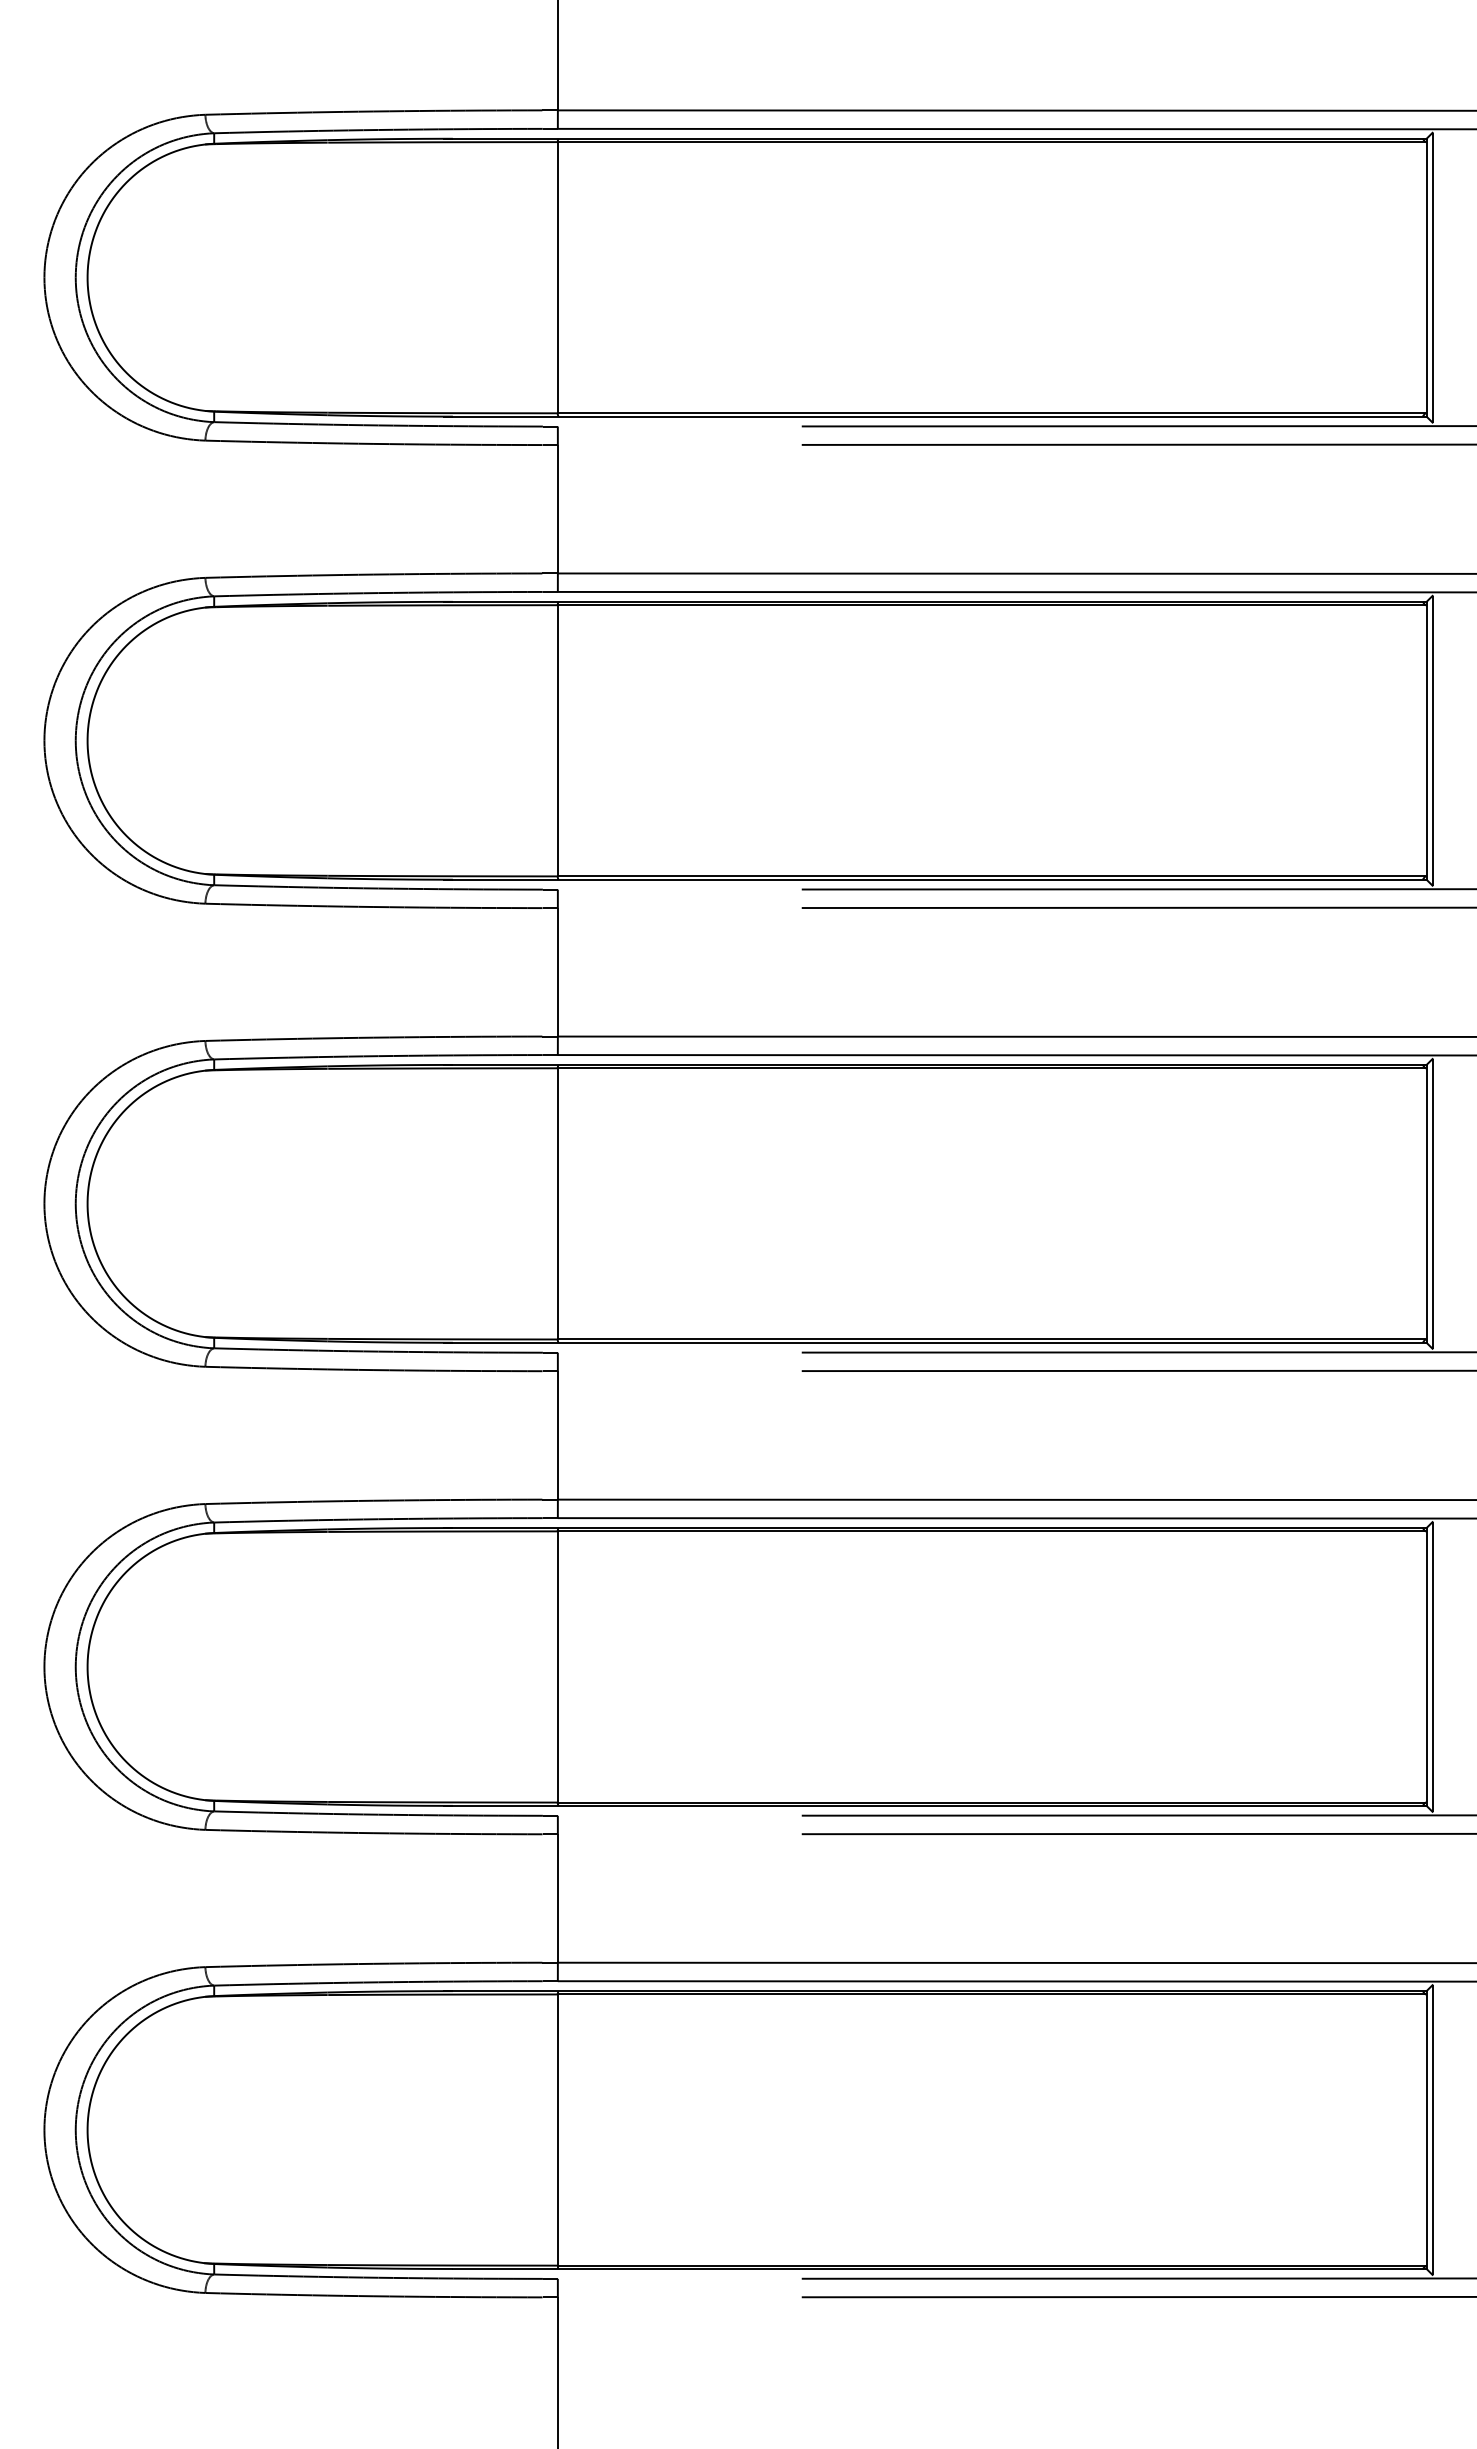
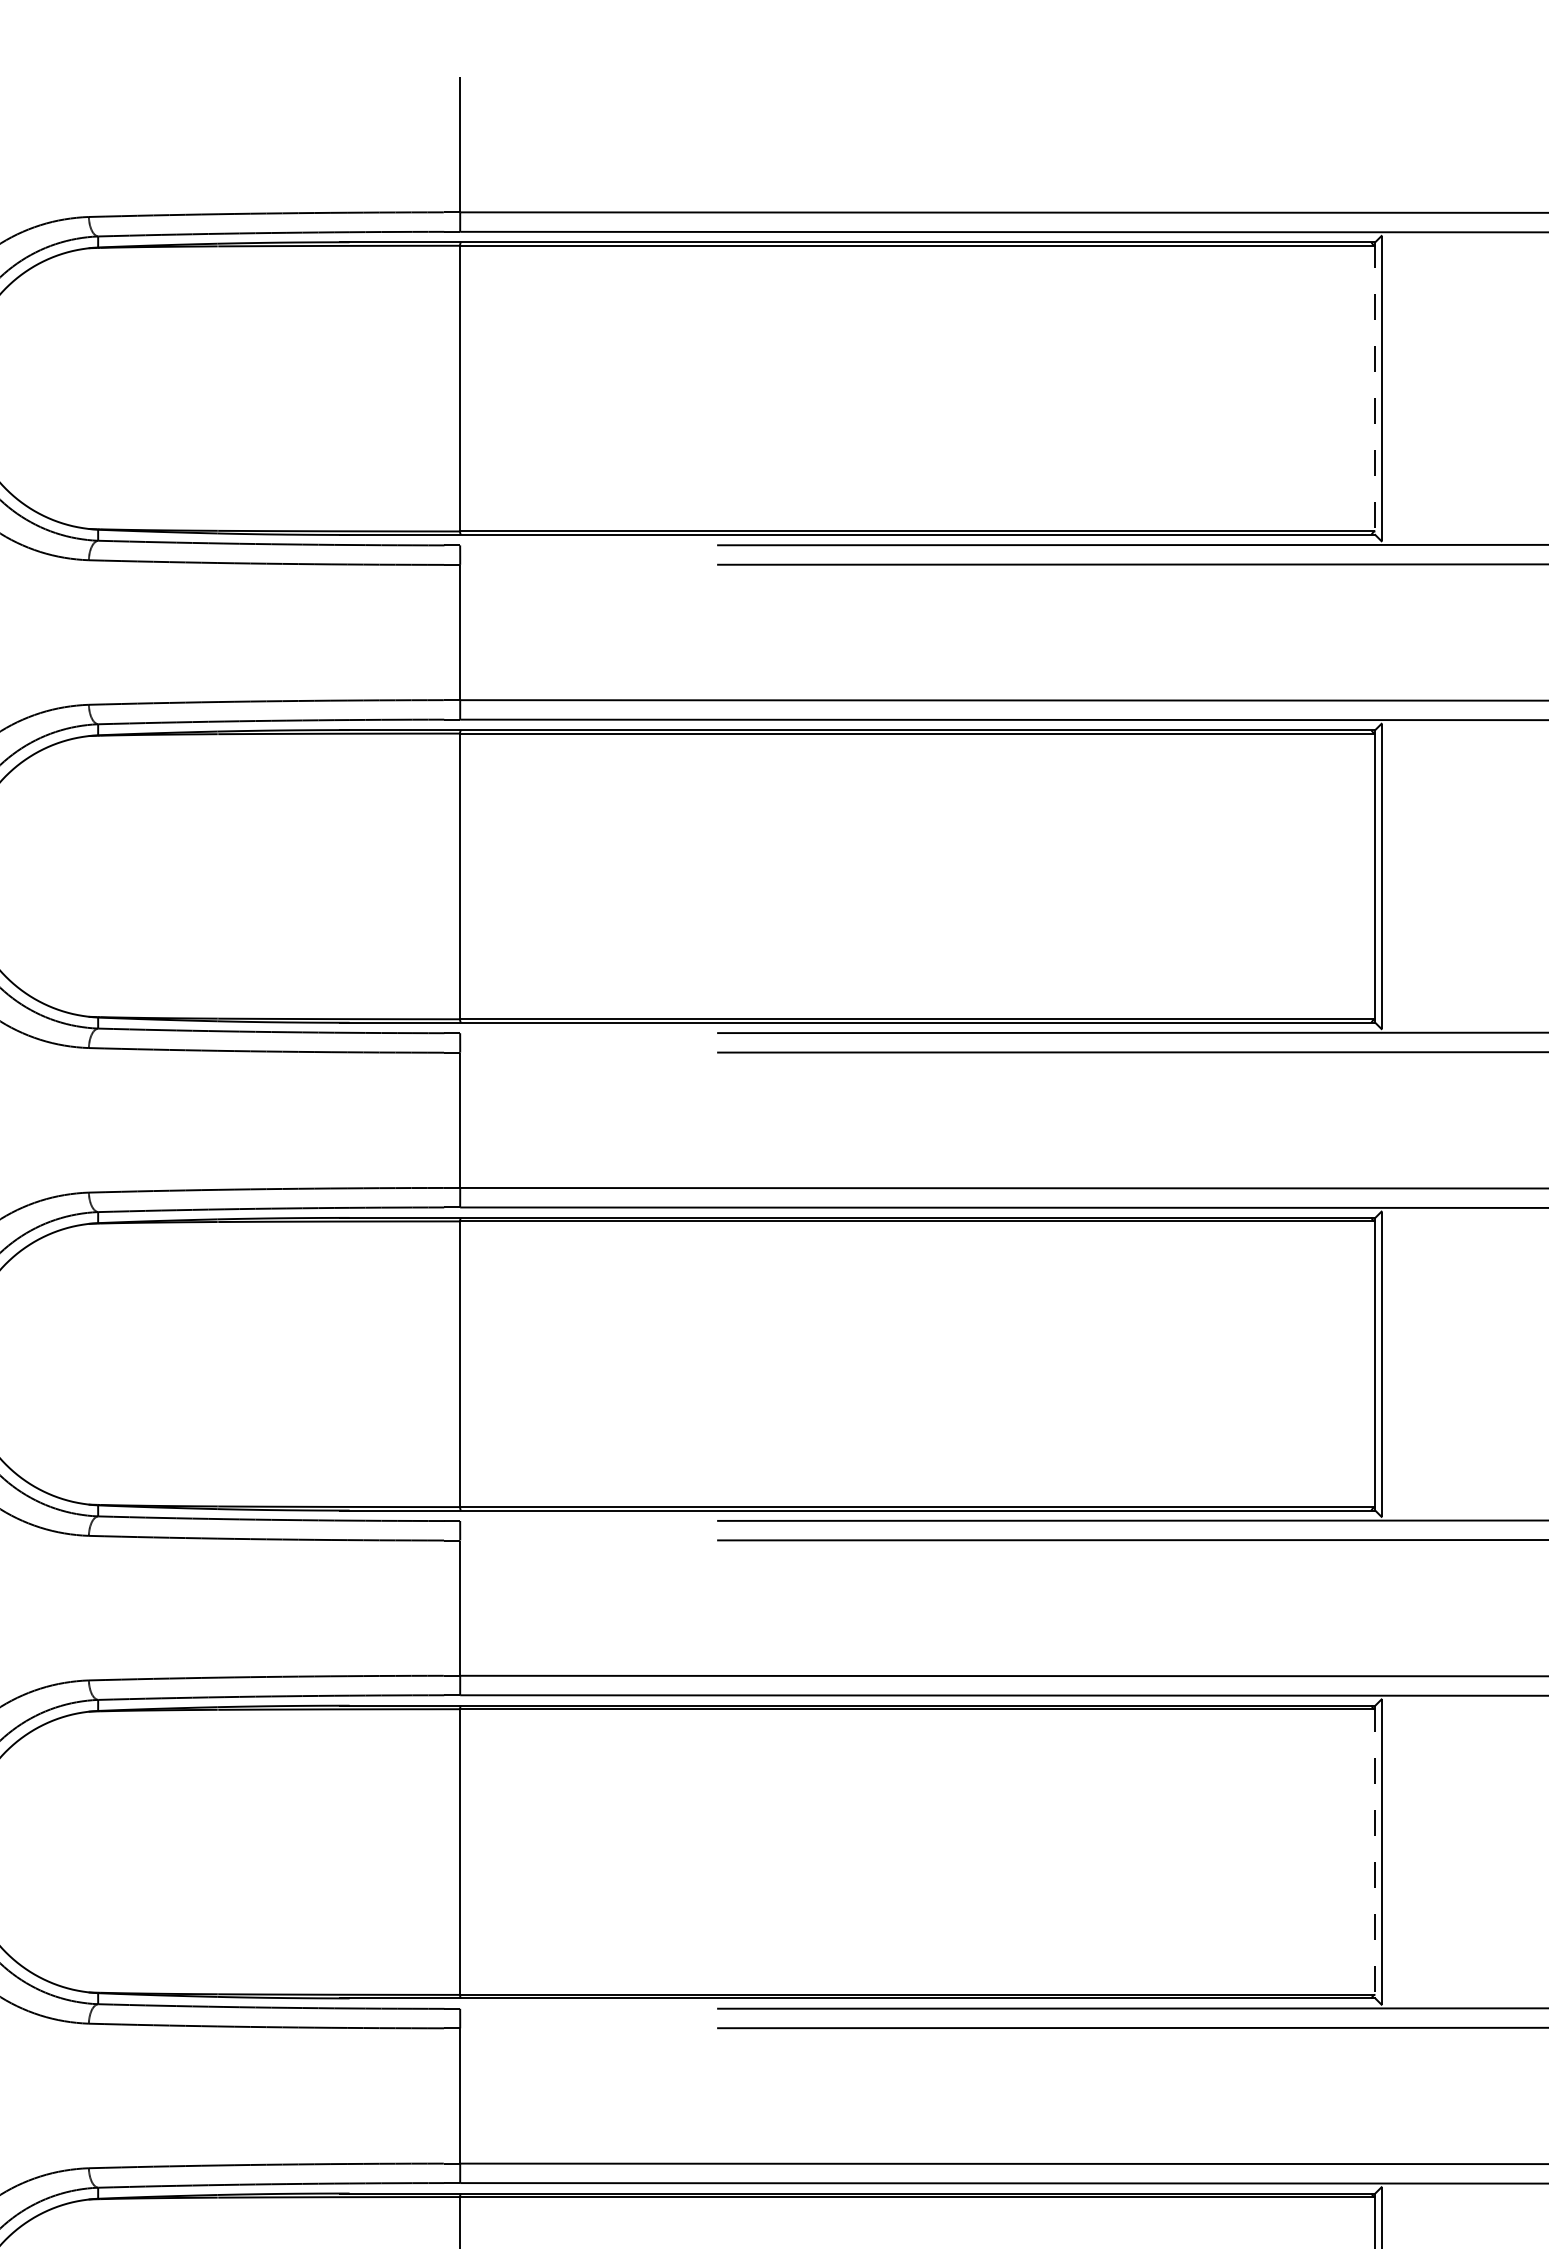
line: (1426, 277) -> (1375, 388), solid -> dashed
line: (1426, 1666) -> (1375, 1851), solid -> dashed

